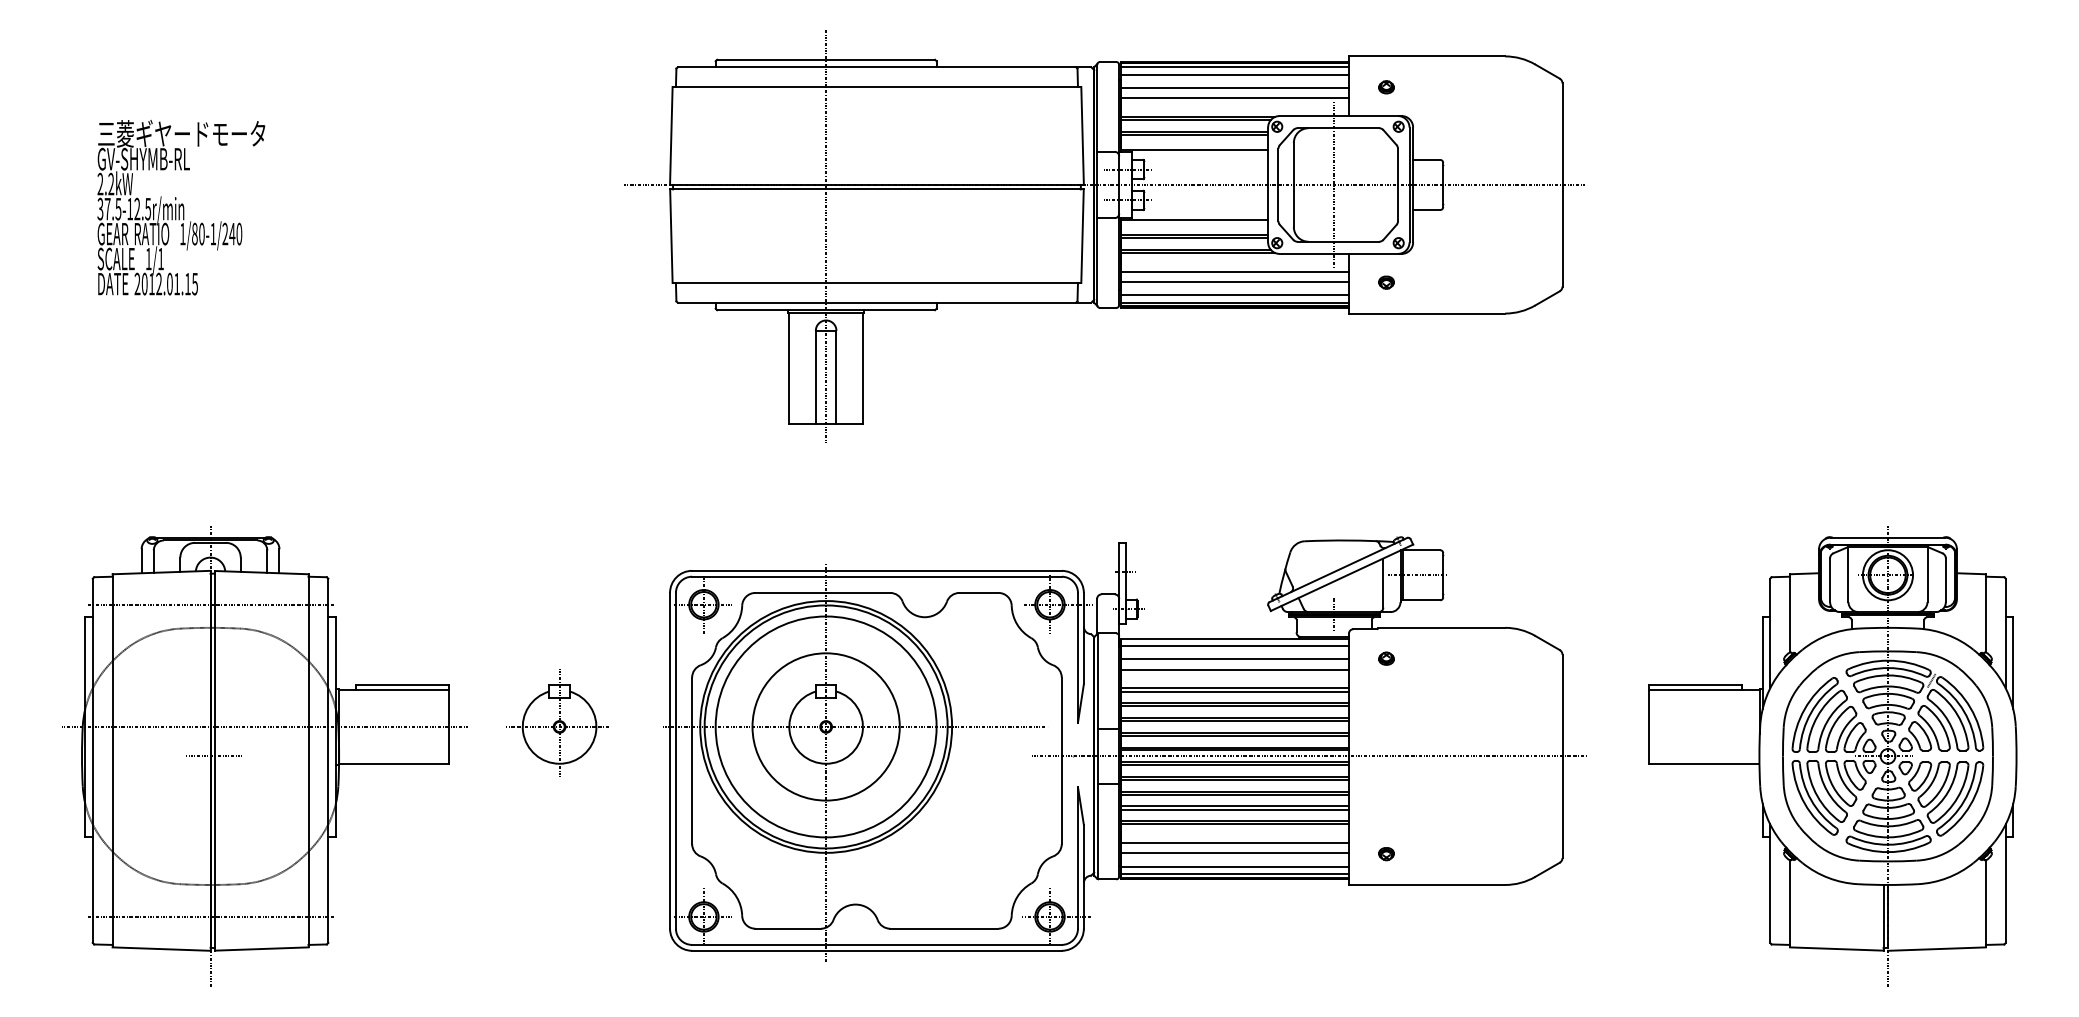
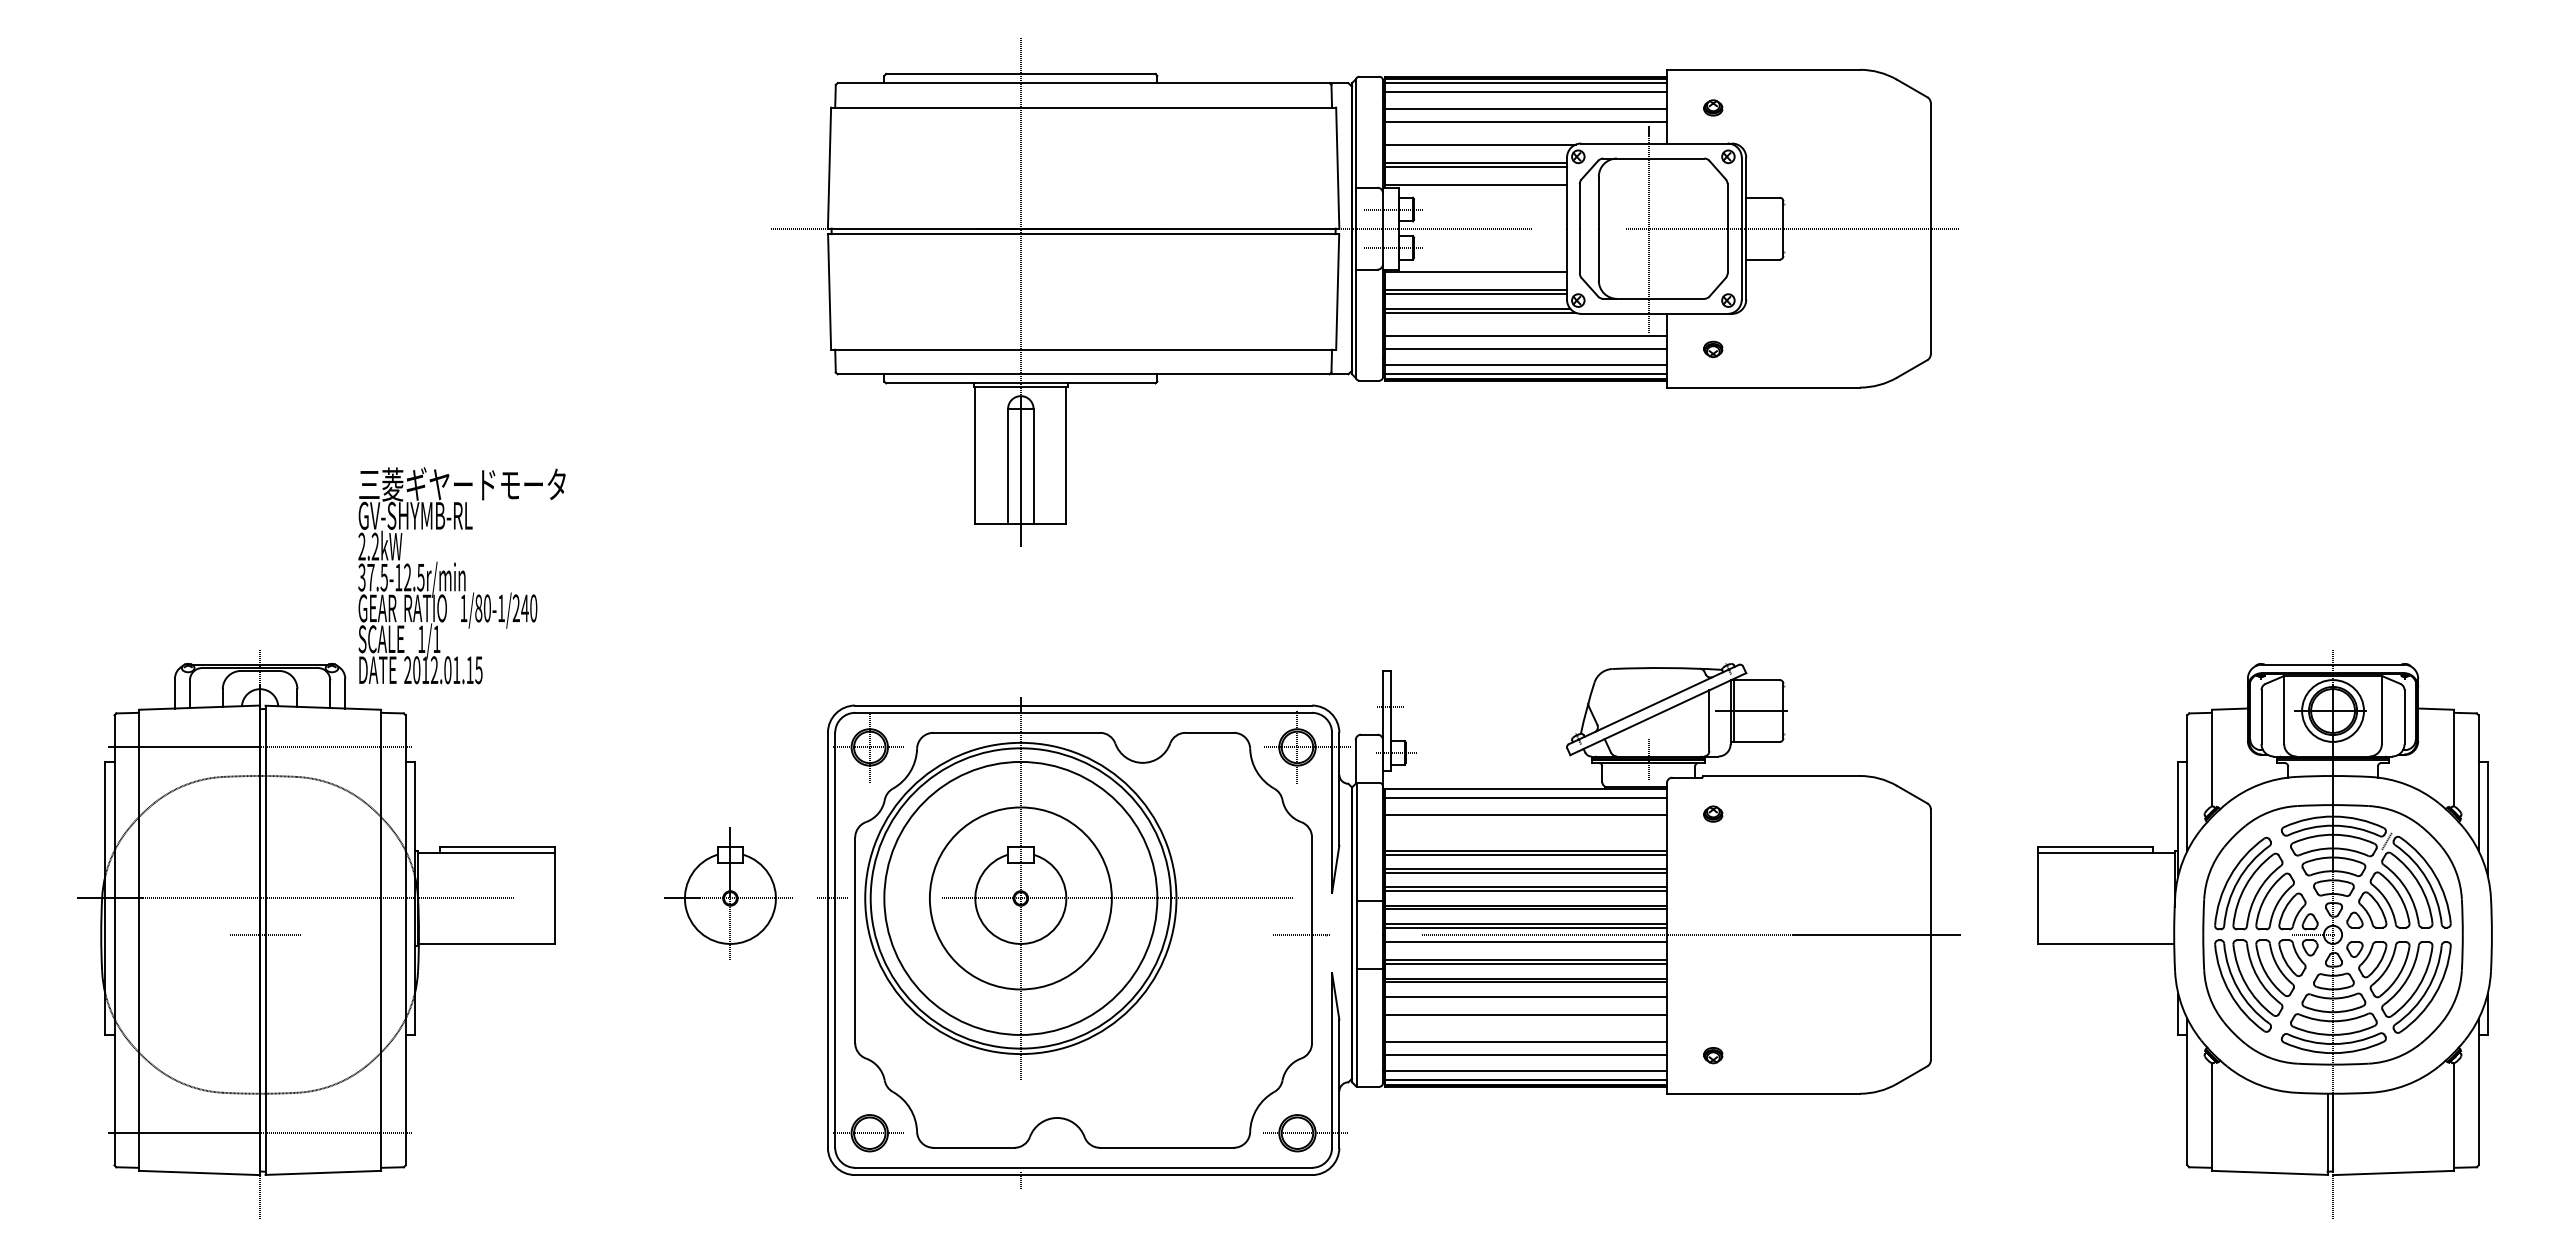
line: (1195, 120) -> (1477, 148), removed
text: (180, 207) -> (461, 575), moved
line: (1234, 669) -> (1525, 827), removed
part: (558, 722) -> (728, 893), moved
line: (1234, 765) -> (1525, 945), removed
line: (1234, 809) -> (1525, 1000), removed
line: (1234, 824) -> (1525, 1018), removed

